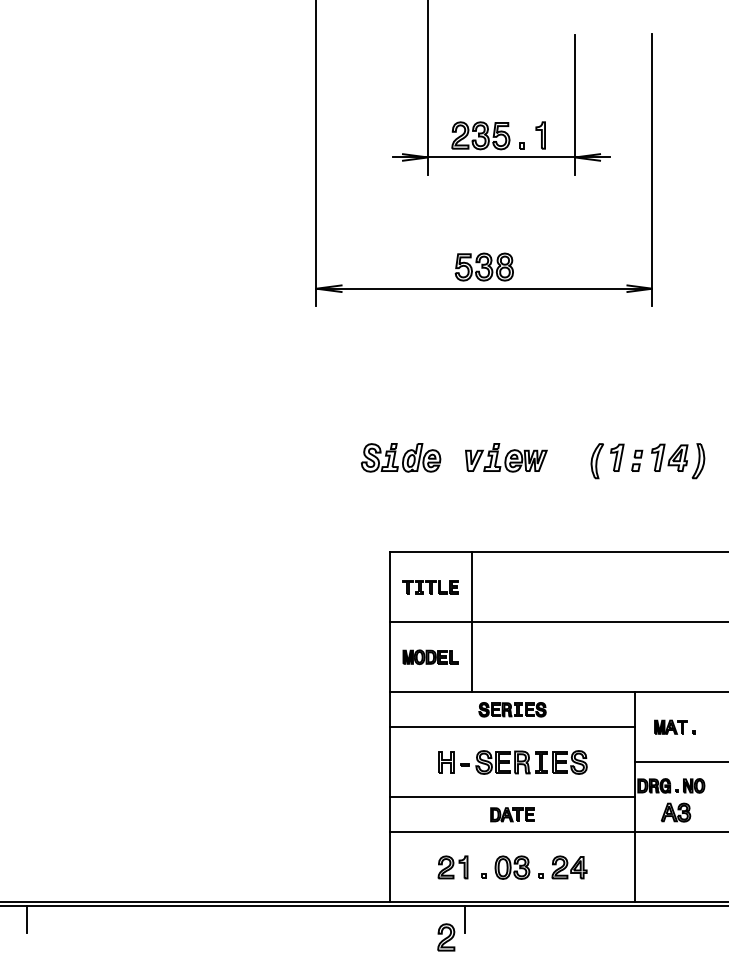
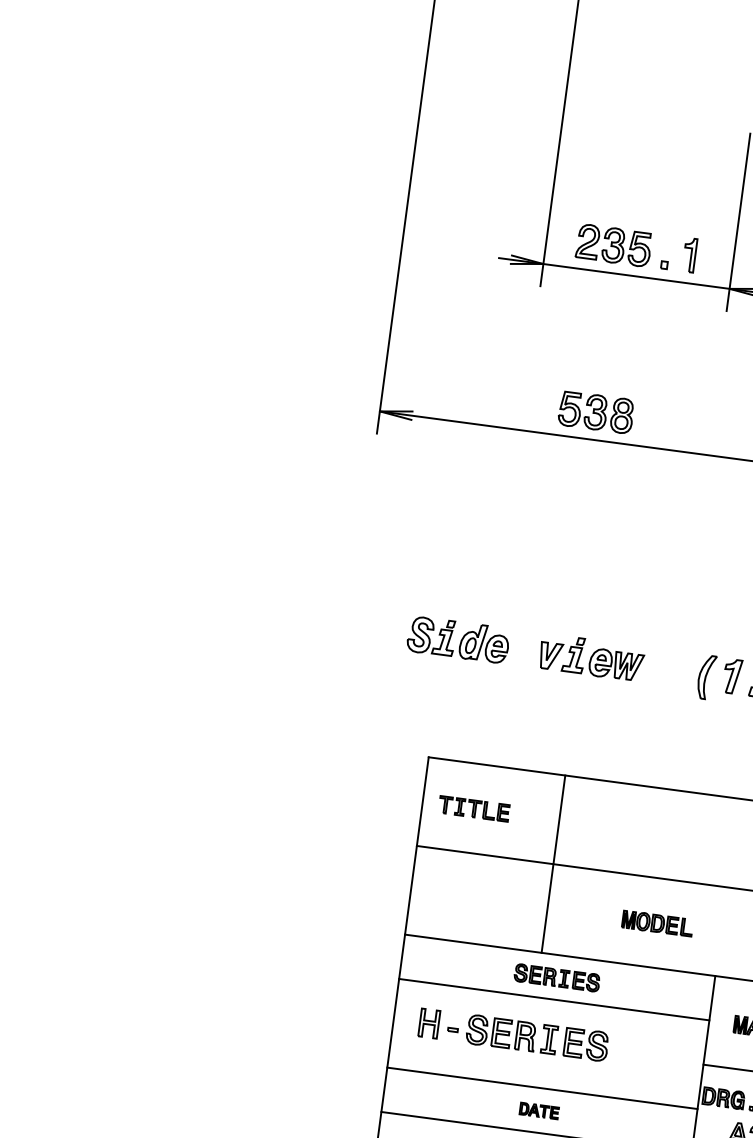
line: (471, 621) -> (552, 863), moved
part: (430, 657) -> (657, 923), moved
part: (512, 762) -> (513, 1034), moved
part: (512, 814) -> (539, 1110), size x0.7

